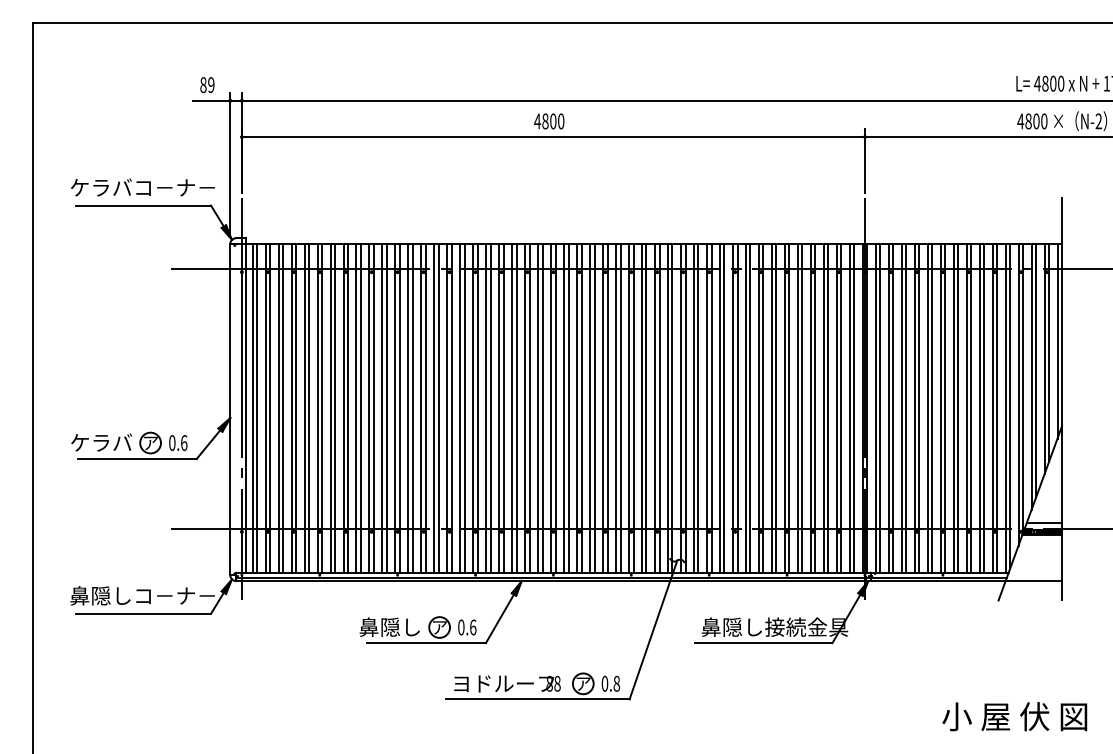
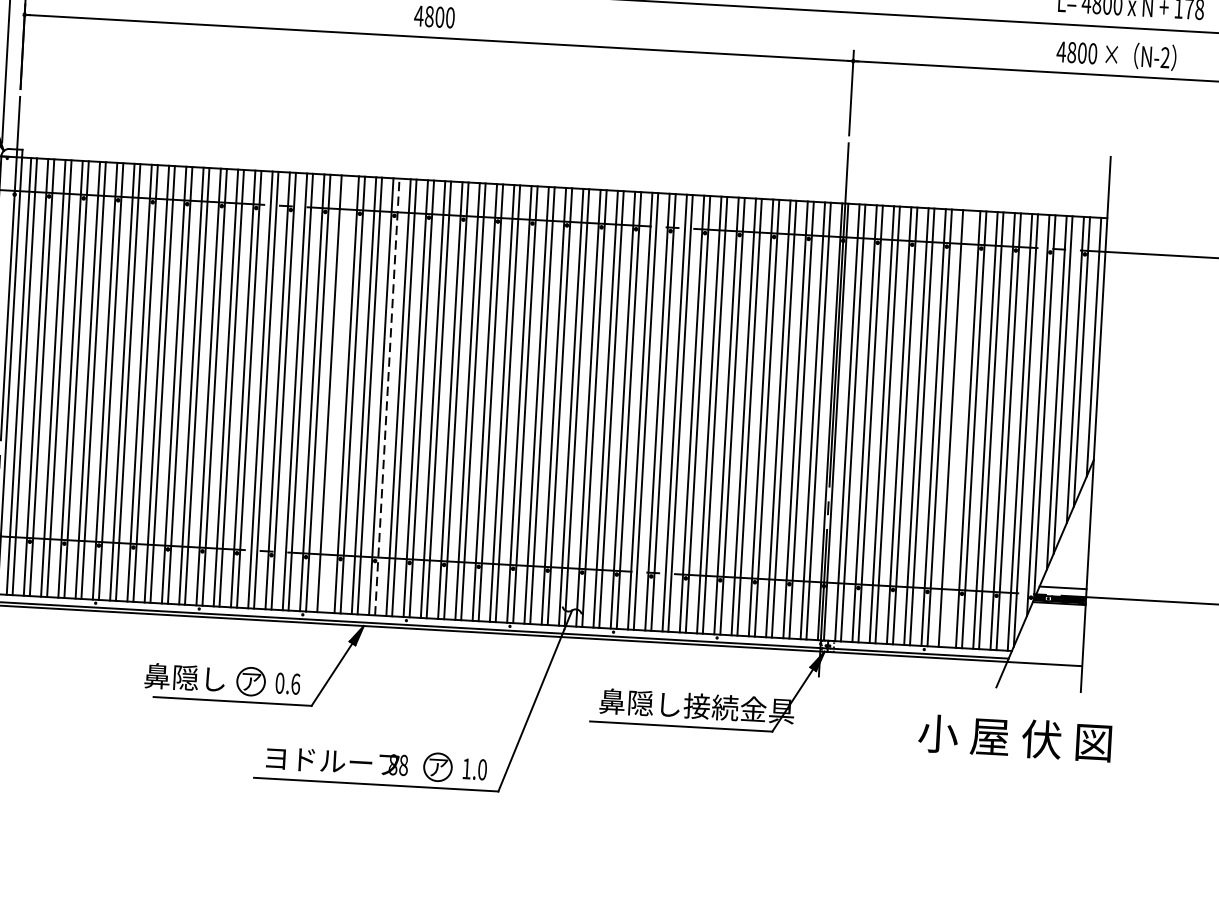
line: (529, 407) -> (386, 395), solid -> dashed
line: (490, 408) -> (335, 394), removed
line: (958, 408) -> (957, 429), removed
text: (610, 683) -> (474, 768), 0.8 -> 1.0
text: (1014, 716) -> (1014, 737), moved

